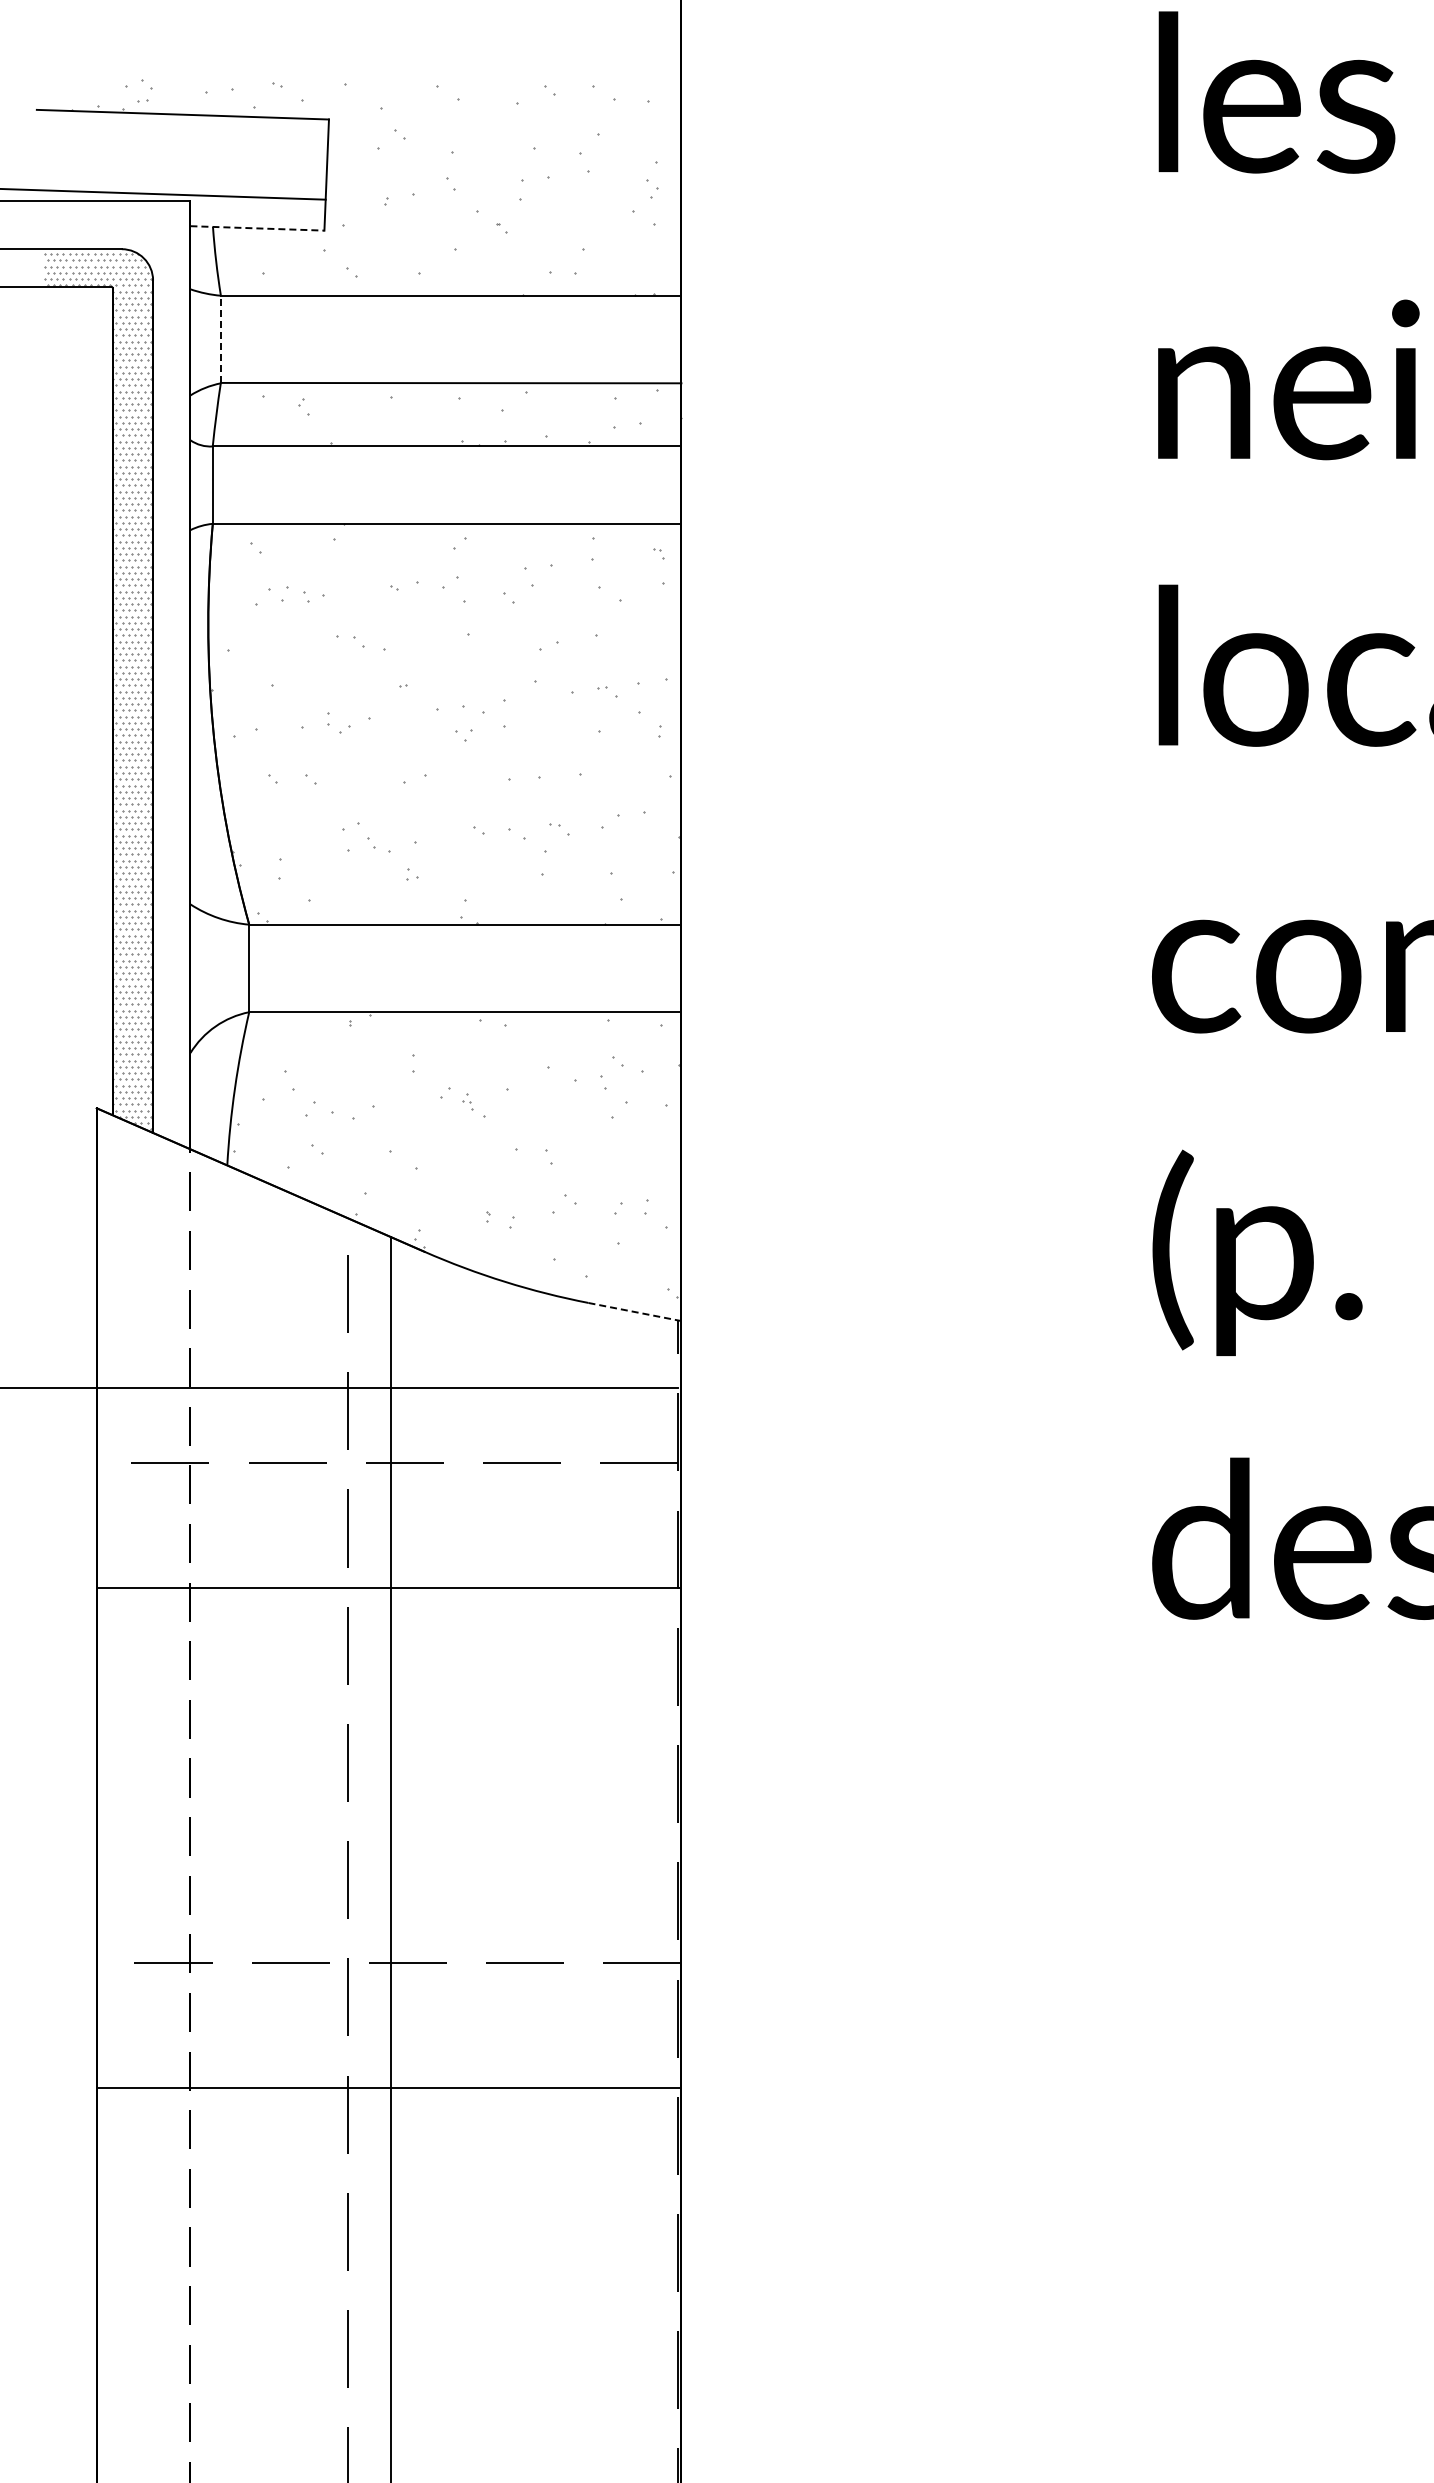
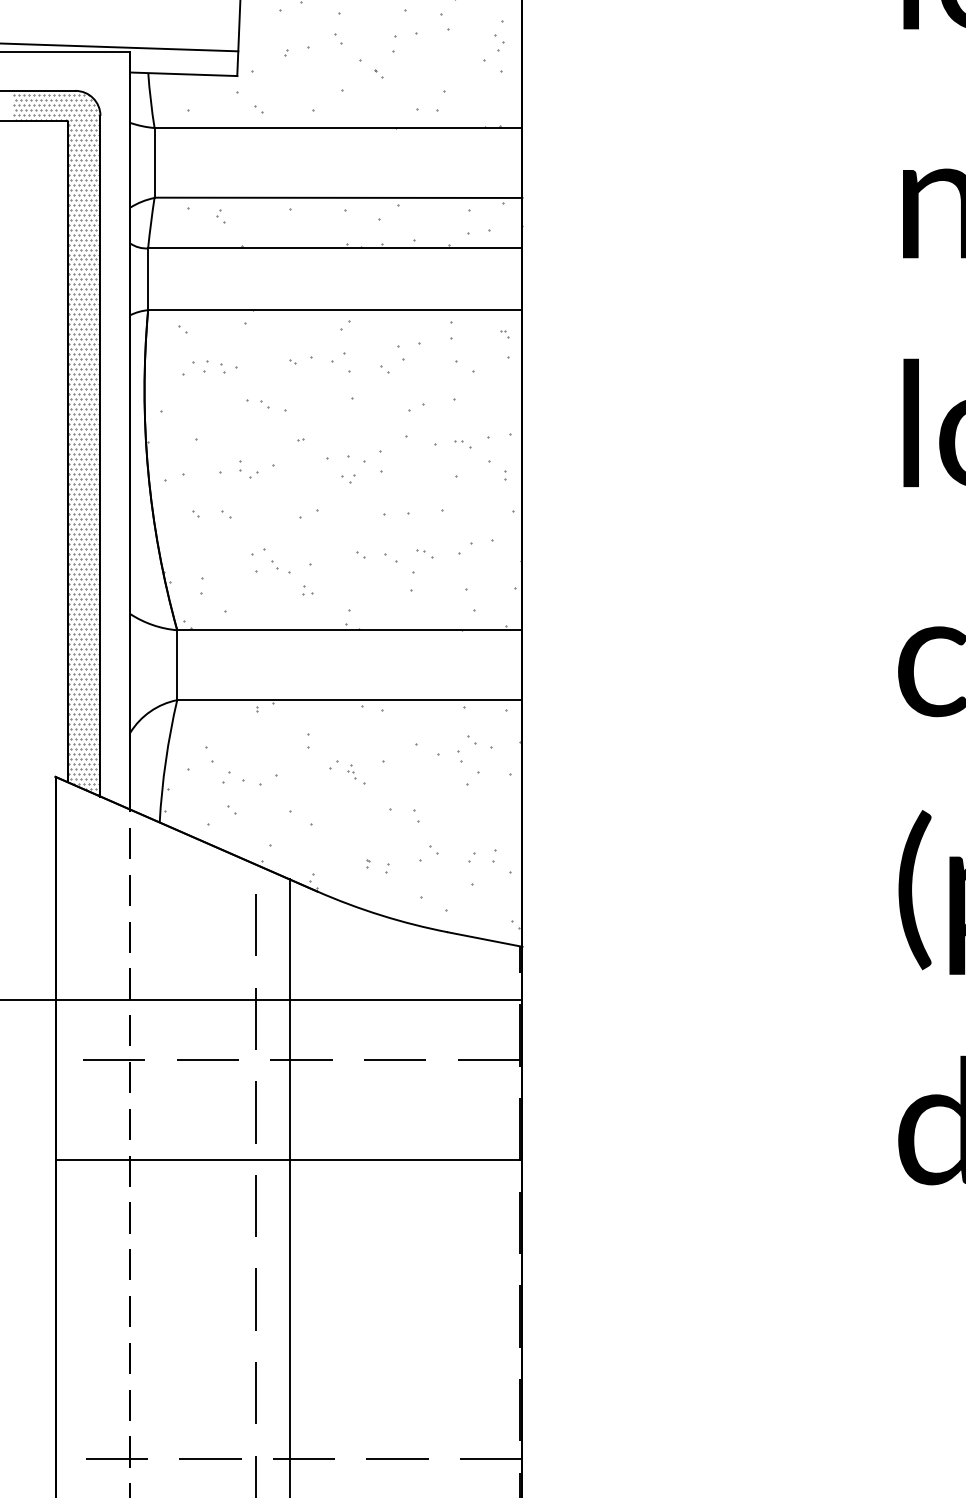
line: (257, 228) -> (183, 74), dashed -> solid
line: (220, 339) -> (154, 162), dashed -> solid
line: (635, 1312) -> (485, 939), dashed -> solid

